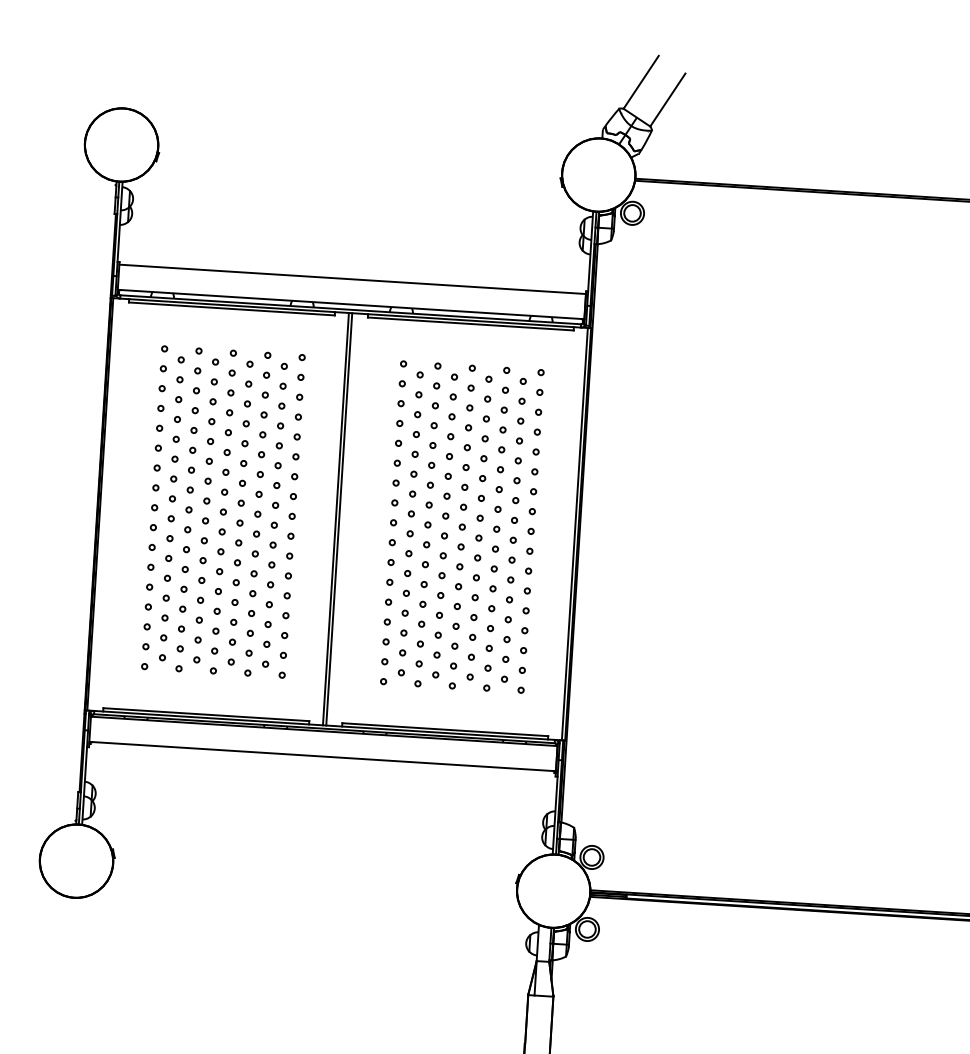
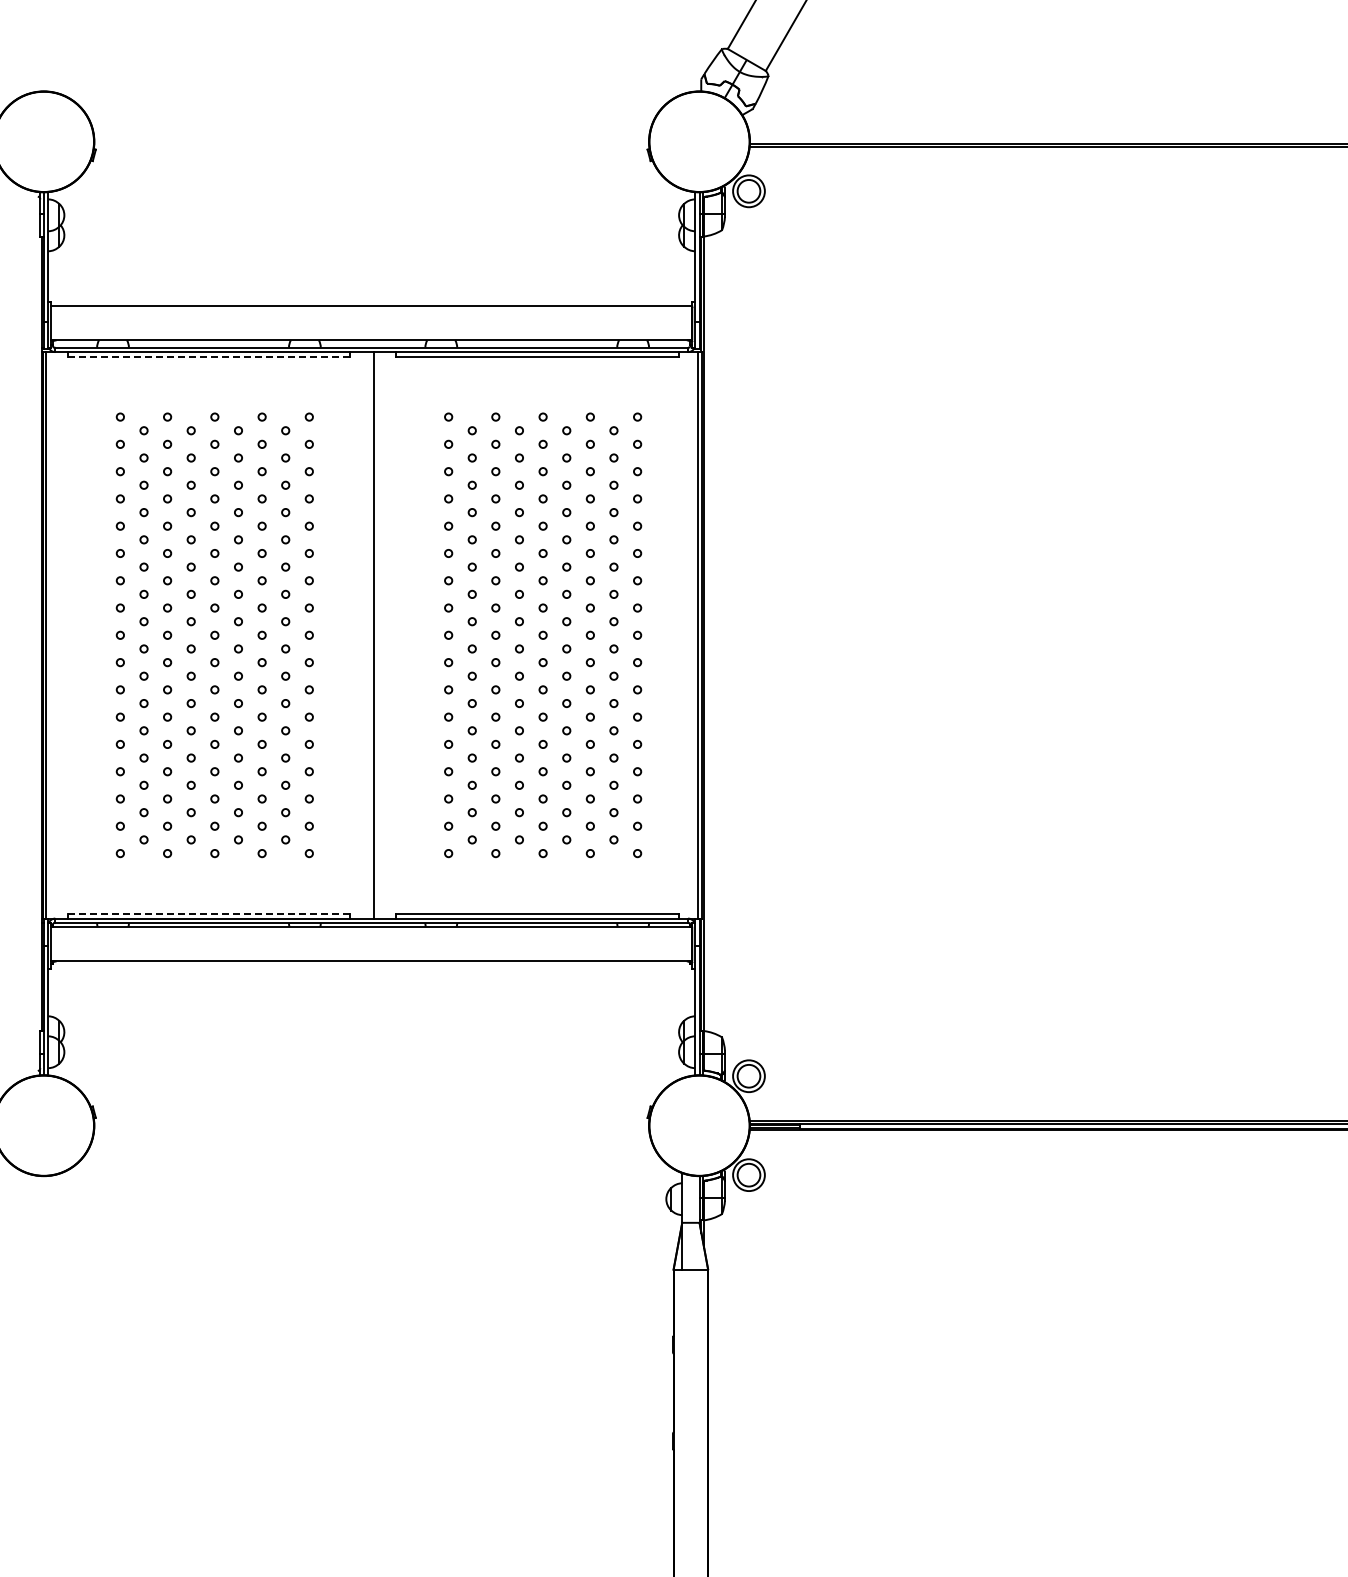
line: (231, 308) -> (208, 356), solid -> dashed
line: (335, 519) -> (369, 635), removed
line: (206, 715) -> (209, 914), solid -> dashed

